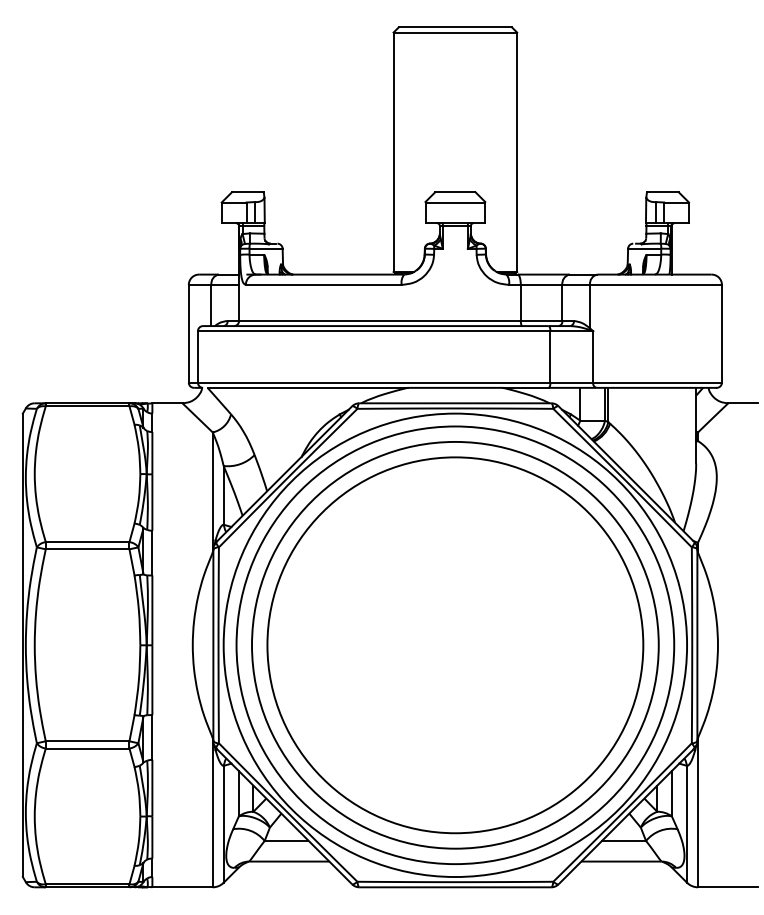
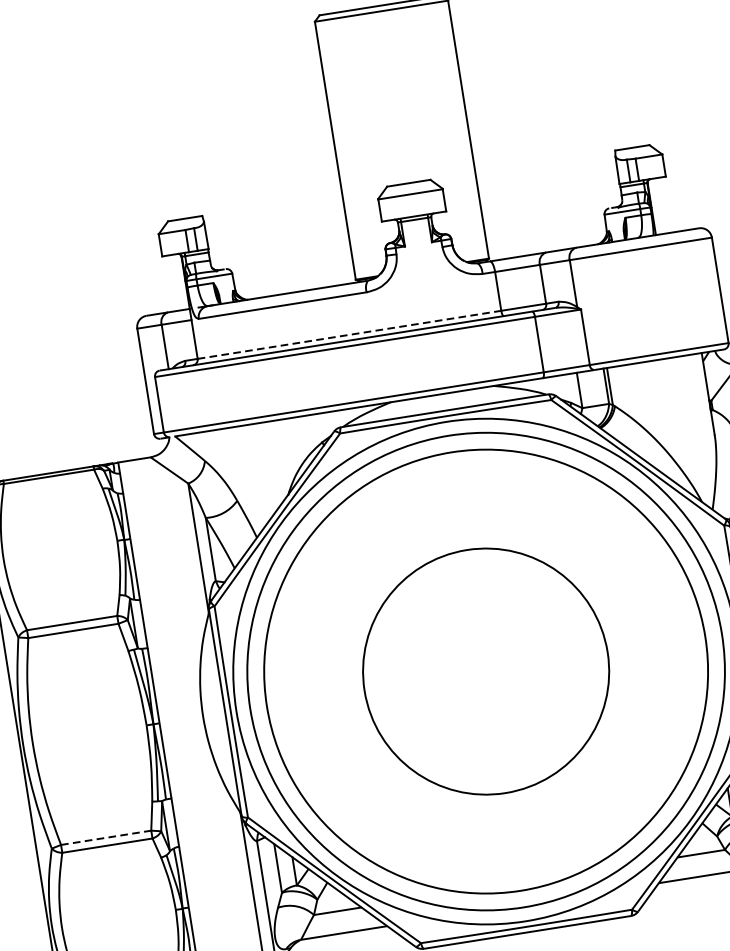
line: (379, 320) -> (348, 334), solid -> dashed
circle: (455, 645) -> (486, 671), size x0.6
line: (87, 741) -> (106, 838), solid -> dashed

